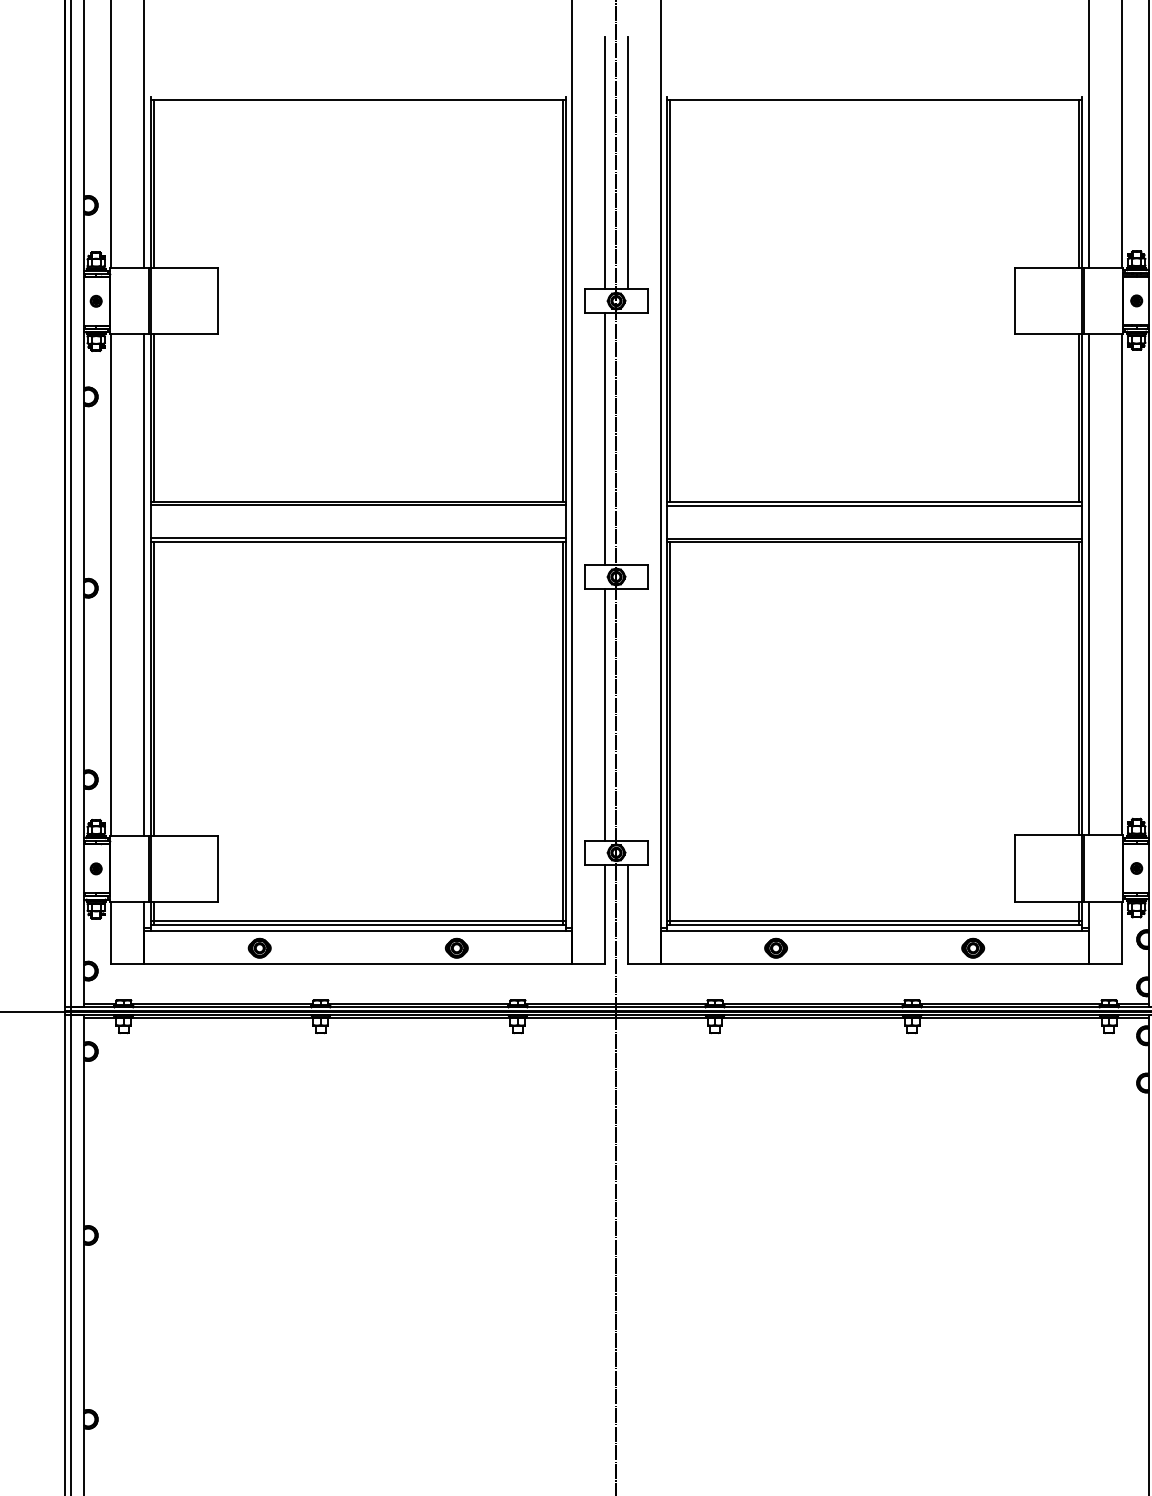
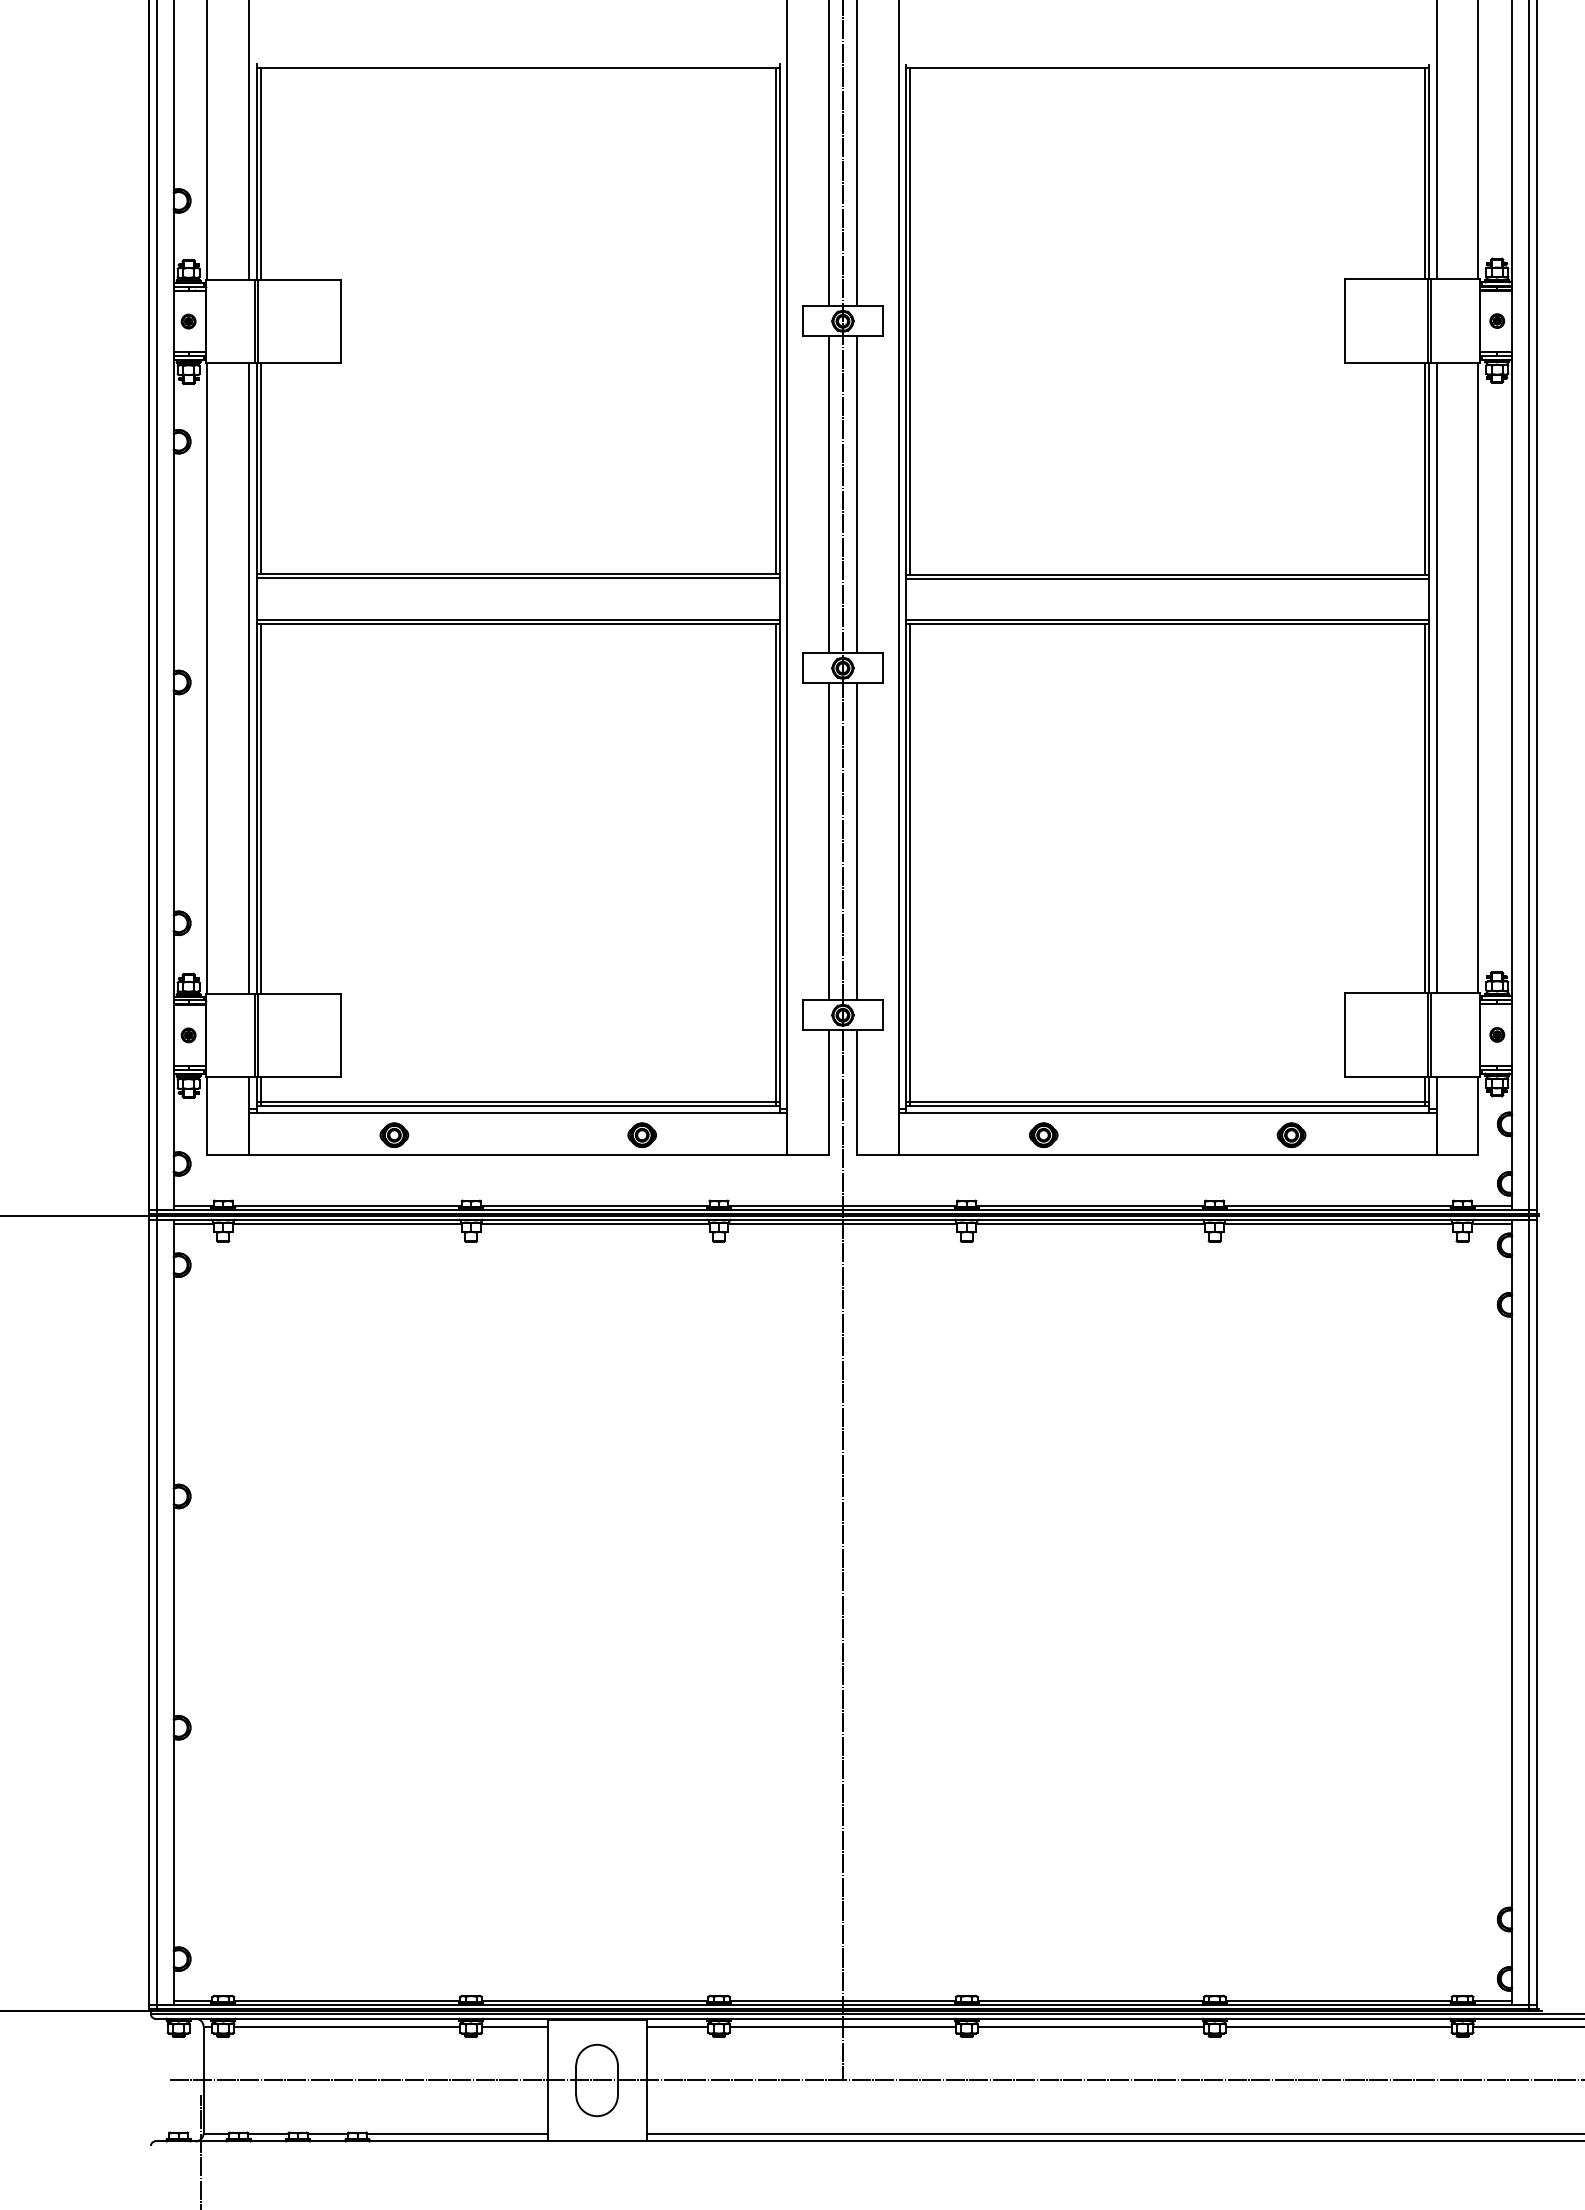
line: (627, 438) -> (856, 494), added
line: (627, 714) -> (856, 841), added

